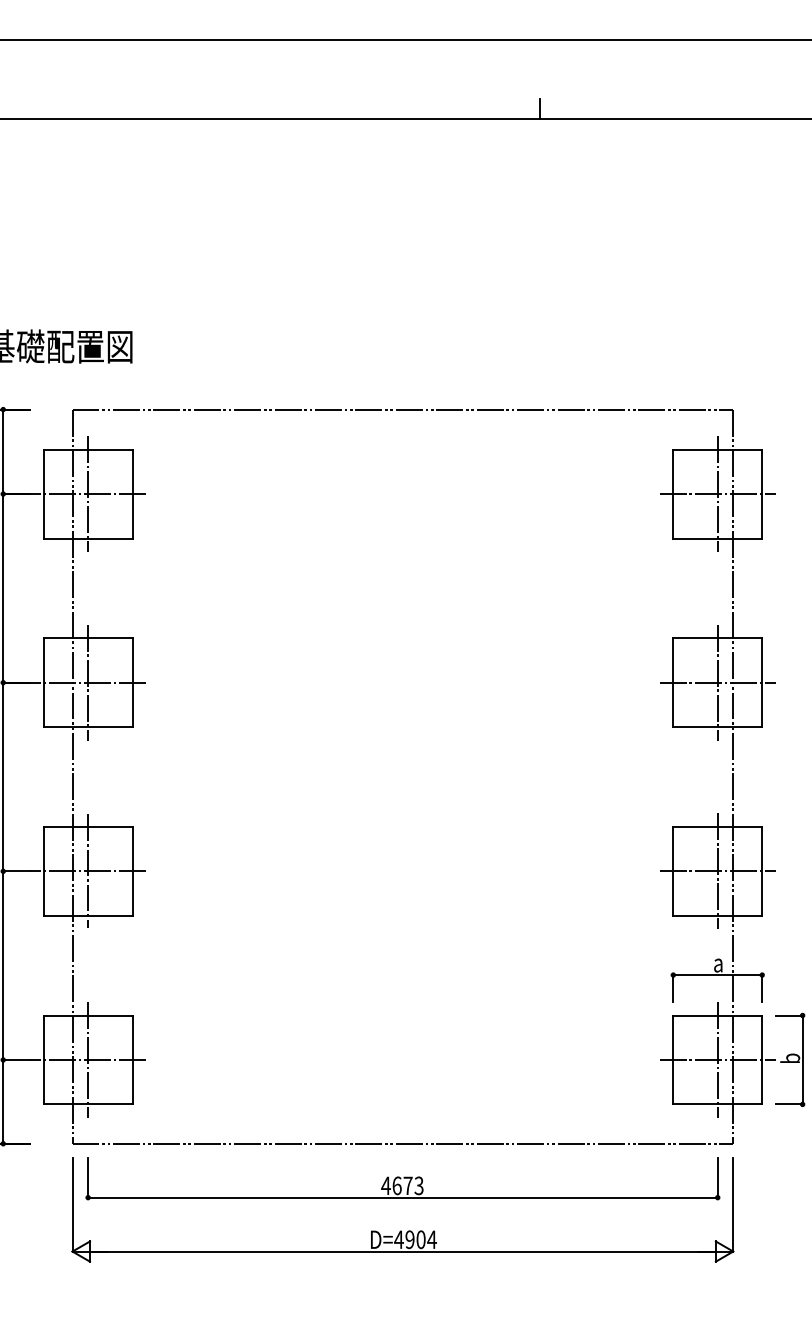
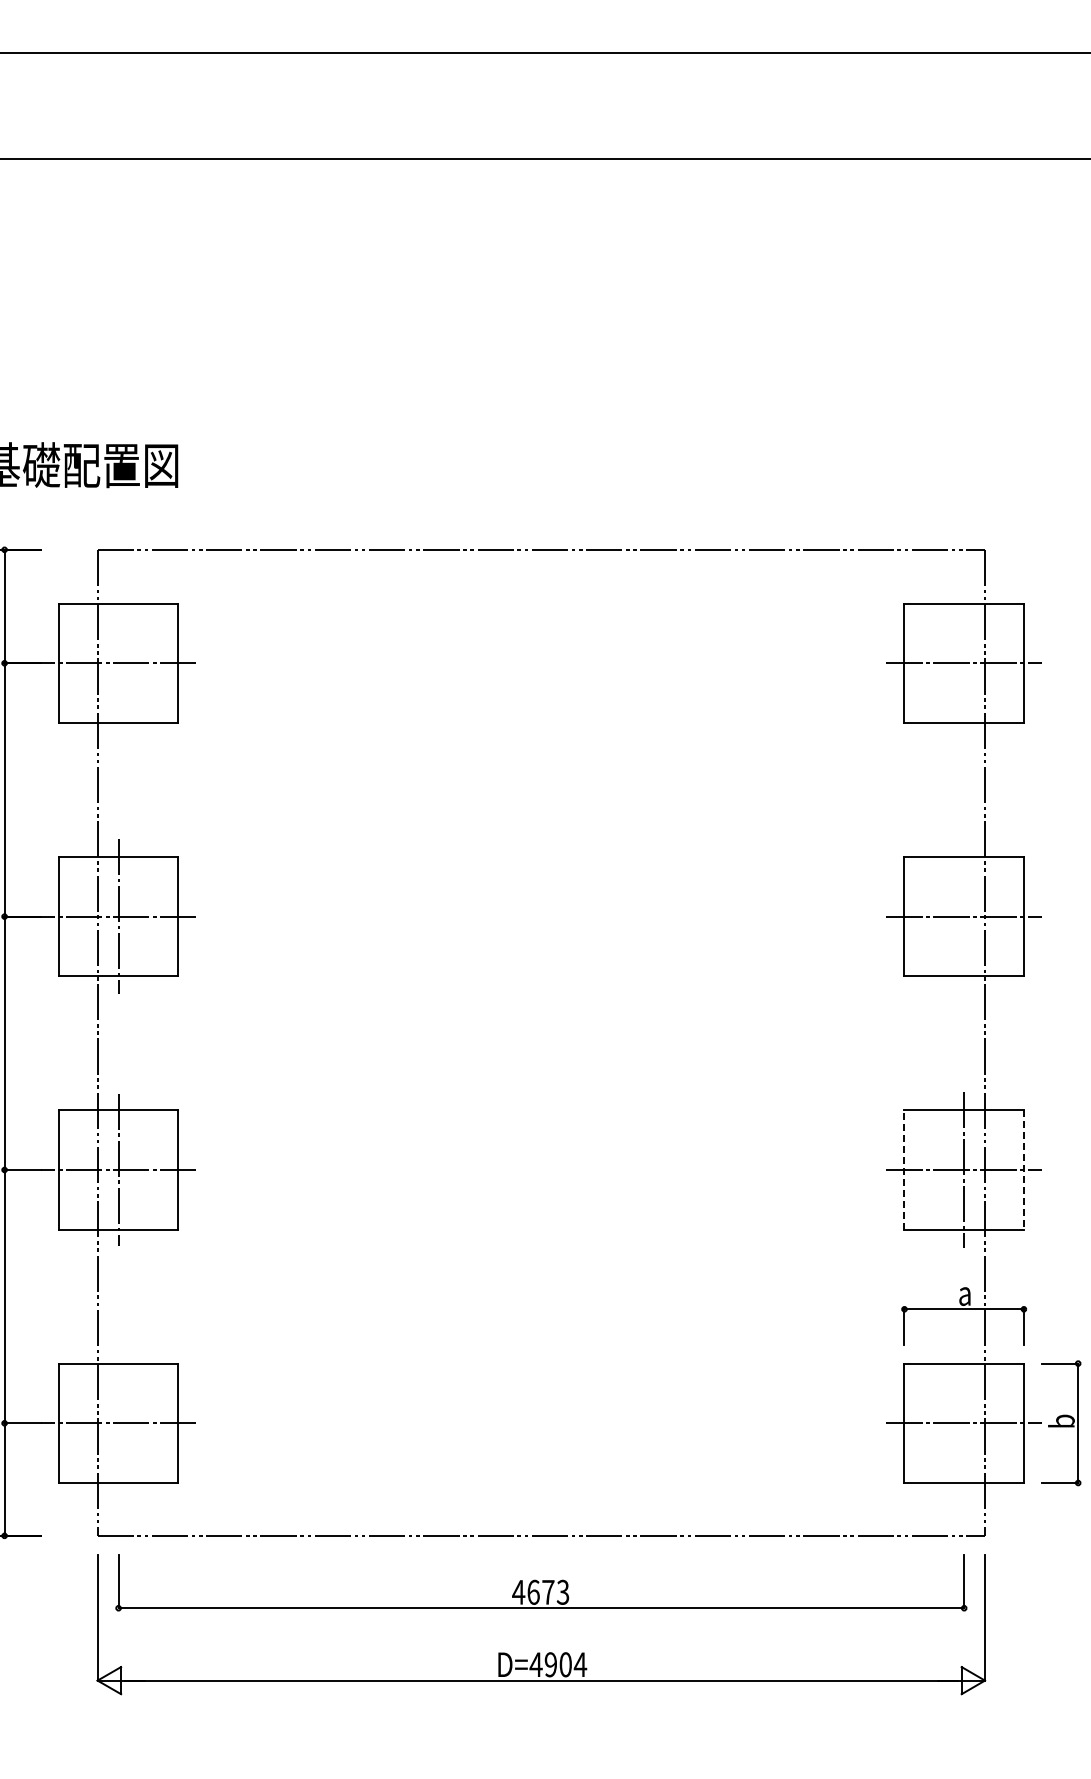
line: (540, 108) -> (726, 145), removed
line: (88, 494) -> (118, 663), removed
line: (717, 494) -> (964, 663), removed
line: (717, 682) -> (964, 916), removed
line: (673, 870) -> (904, 1169), solid -> dashed
line: (761, 870) -> (1023, 1169), solid -> dashed
line: (88, 1060) -> (118, 1423), removed
line: (717, 1060) -> (964, 1423), removed

